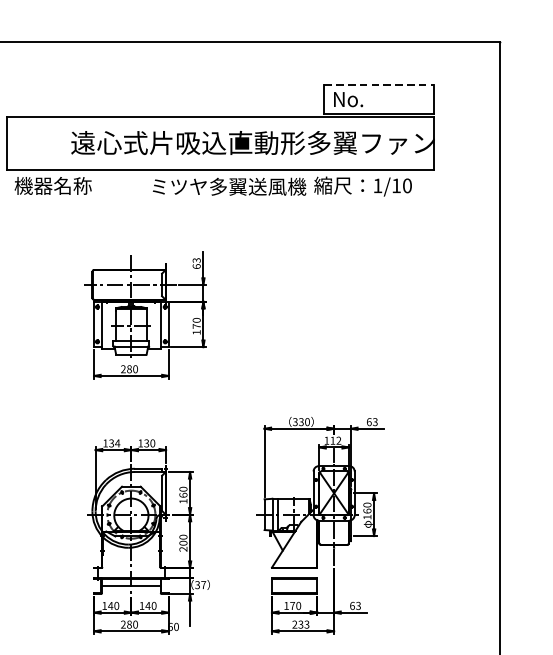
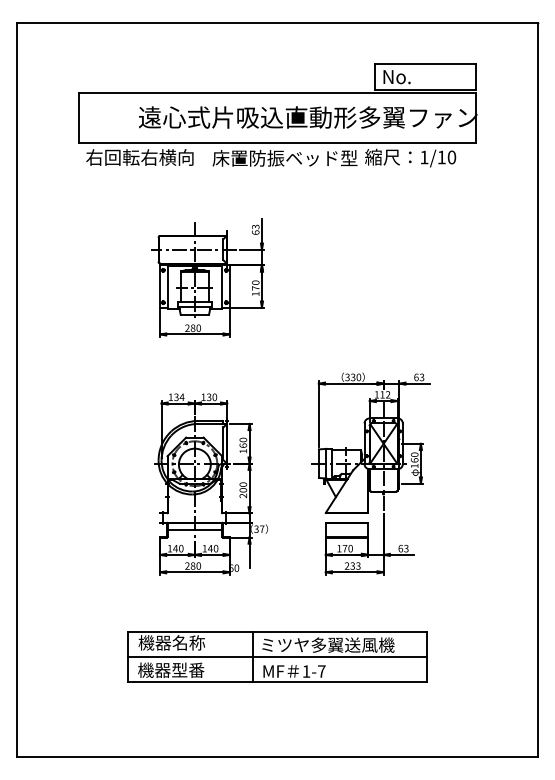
line: (379, 84) -> (425, 63), dashed -> solid
text: (71, 185) -> (139, 157), 機器名称 -> 右回転右横向
text: (227, 185) -> (284, 157), ミツヤ多翼送風機 -> 床置防振ベッド型

